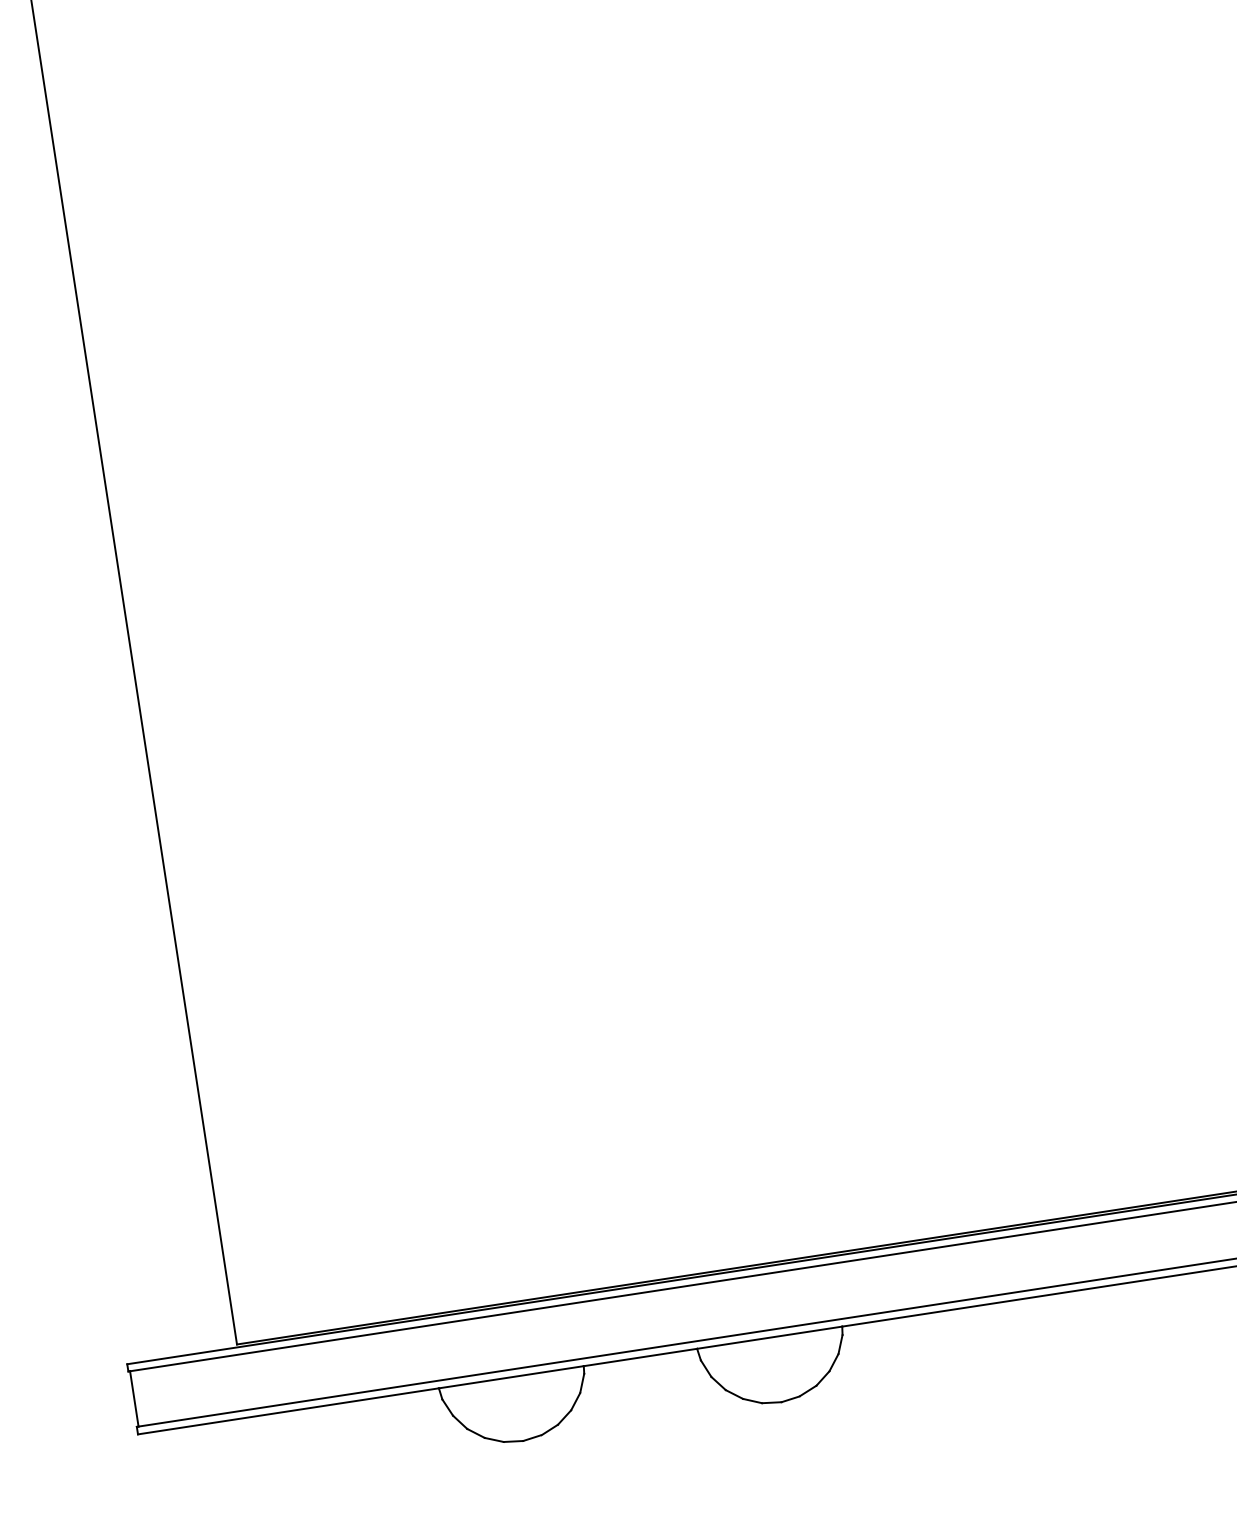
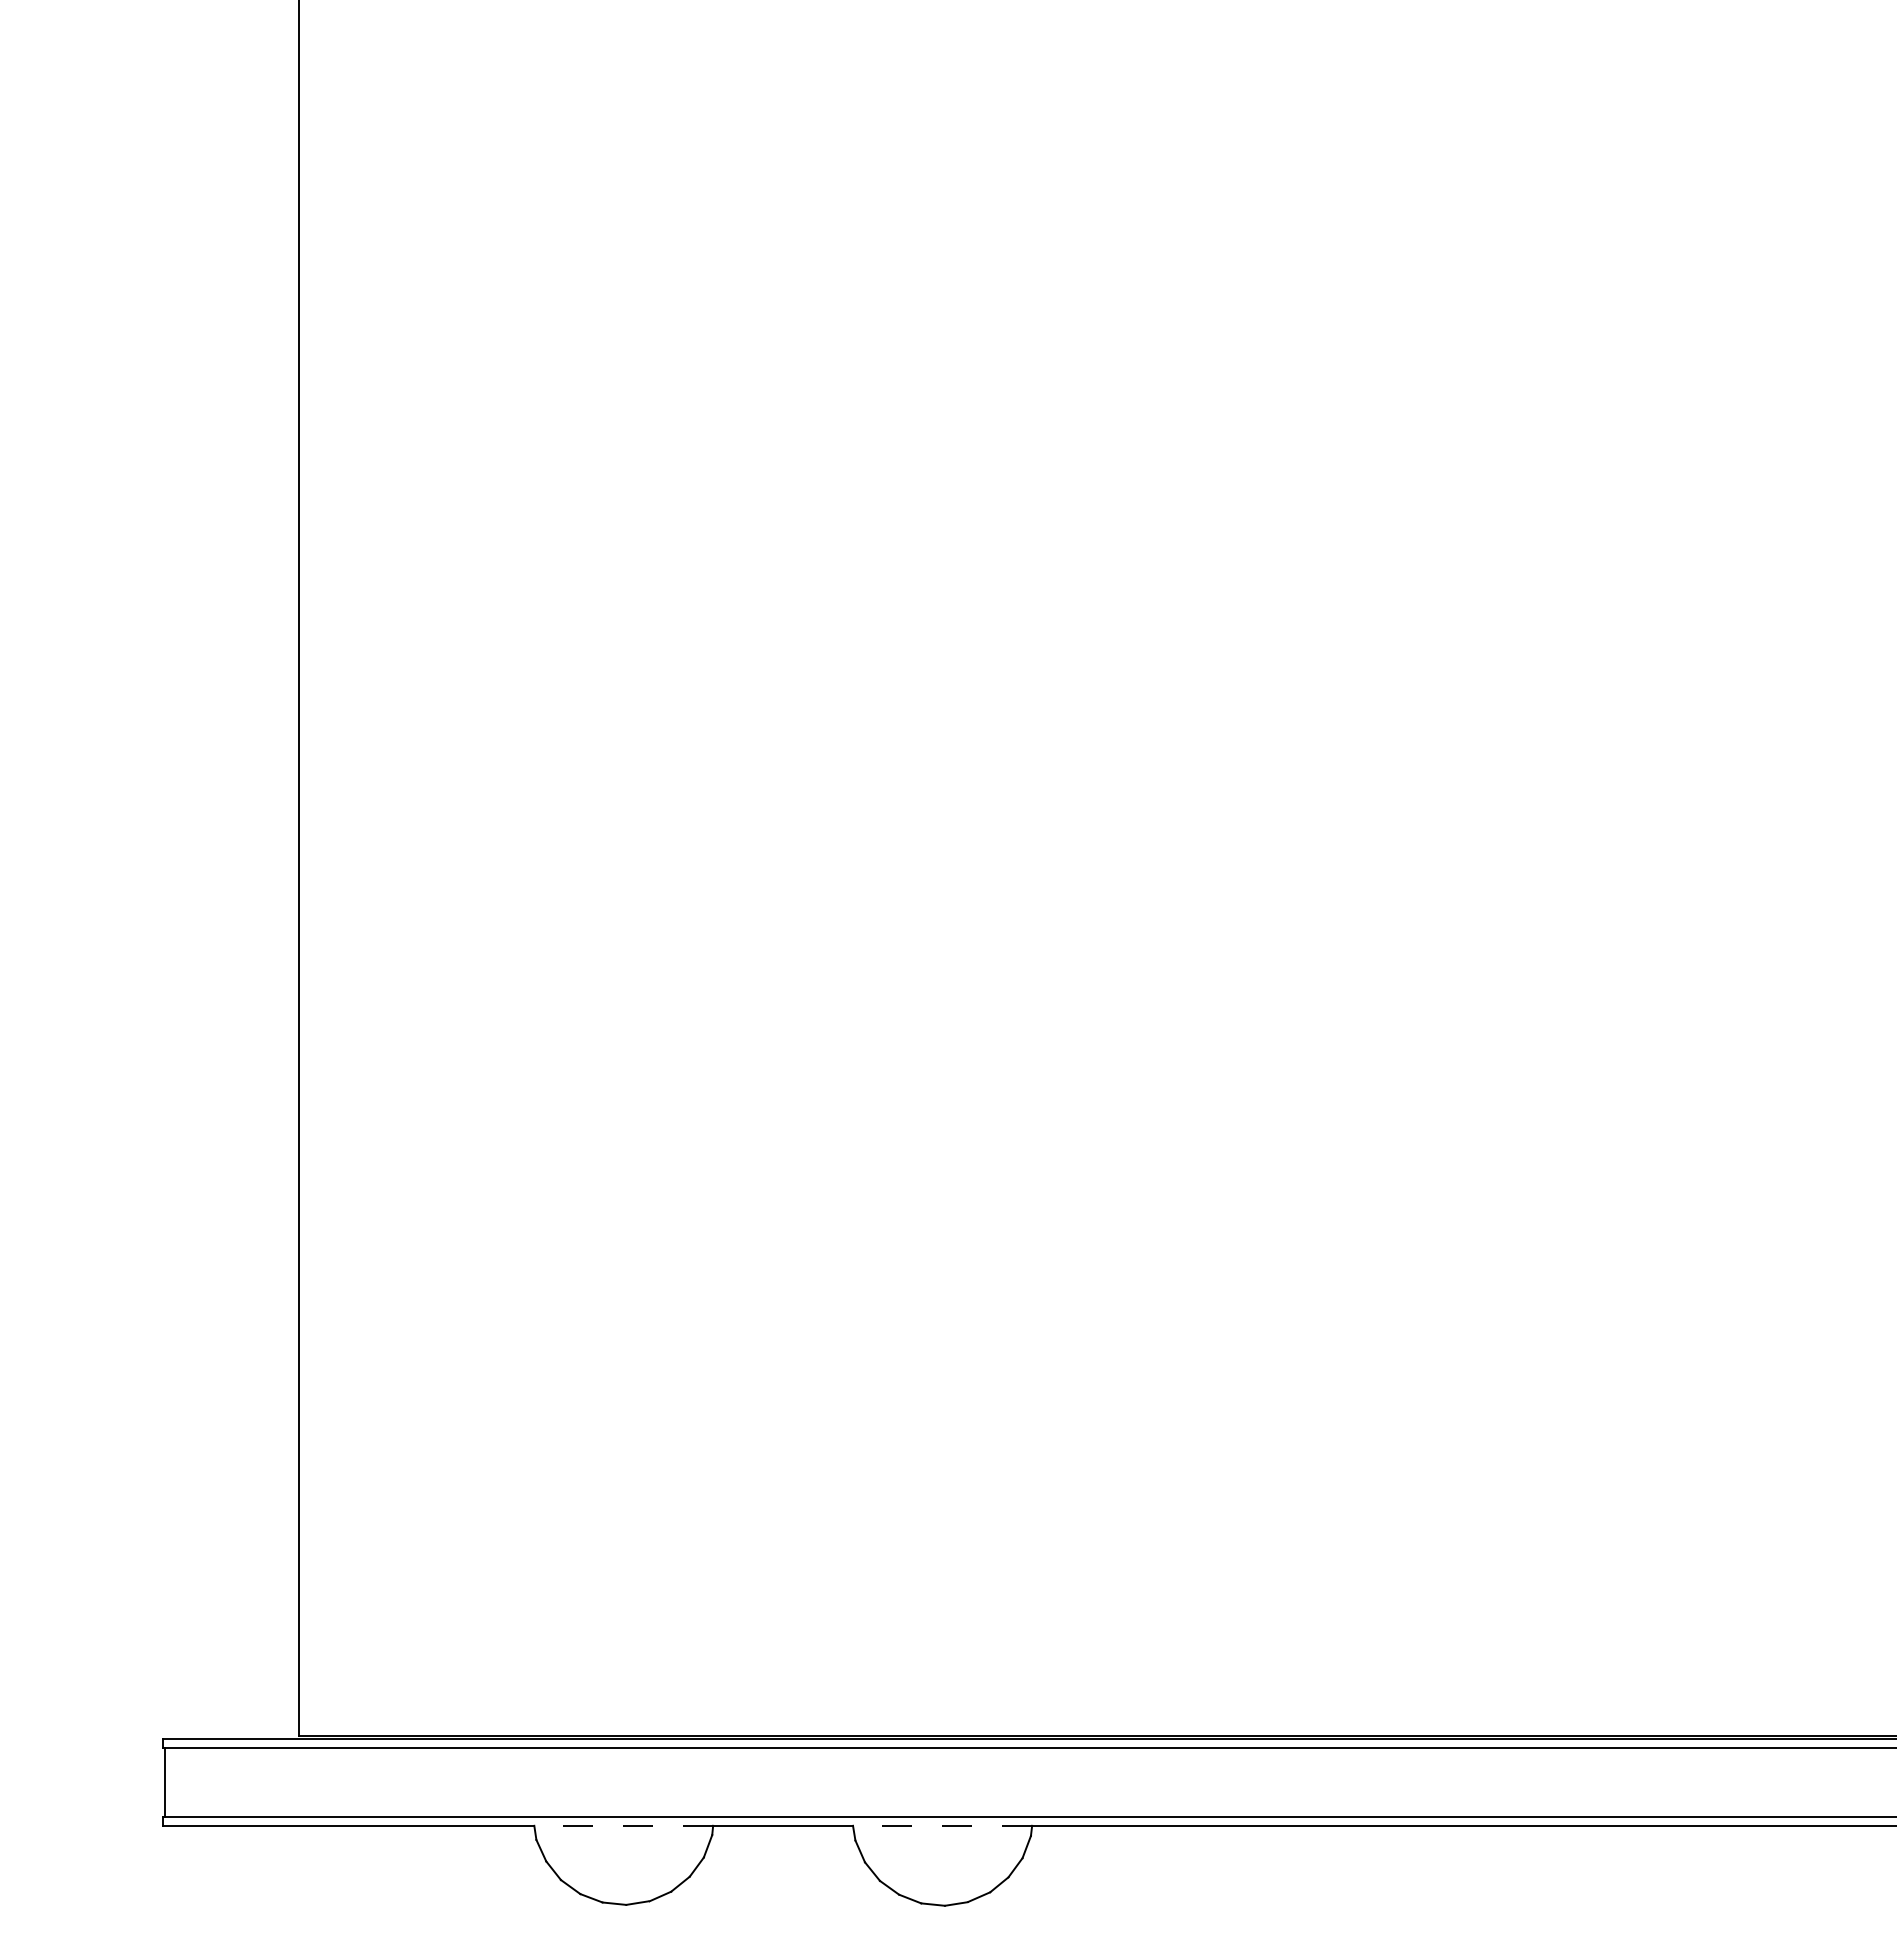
line: (769, 1337) -> (942, 1825), solid -> dashed
line: (511, 1377) -> (623, 1825), solid -> dashed

